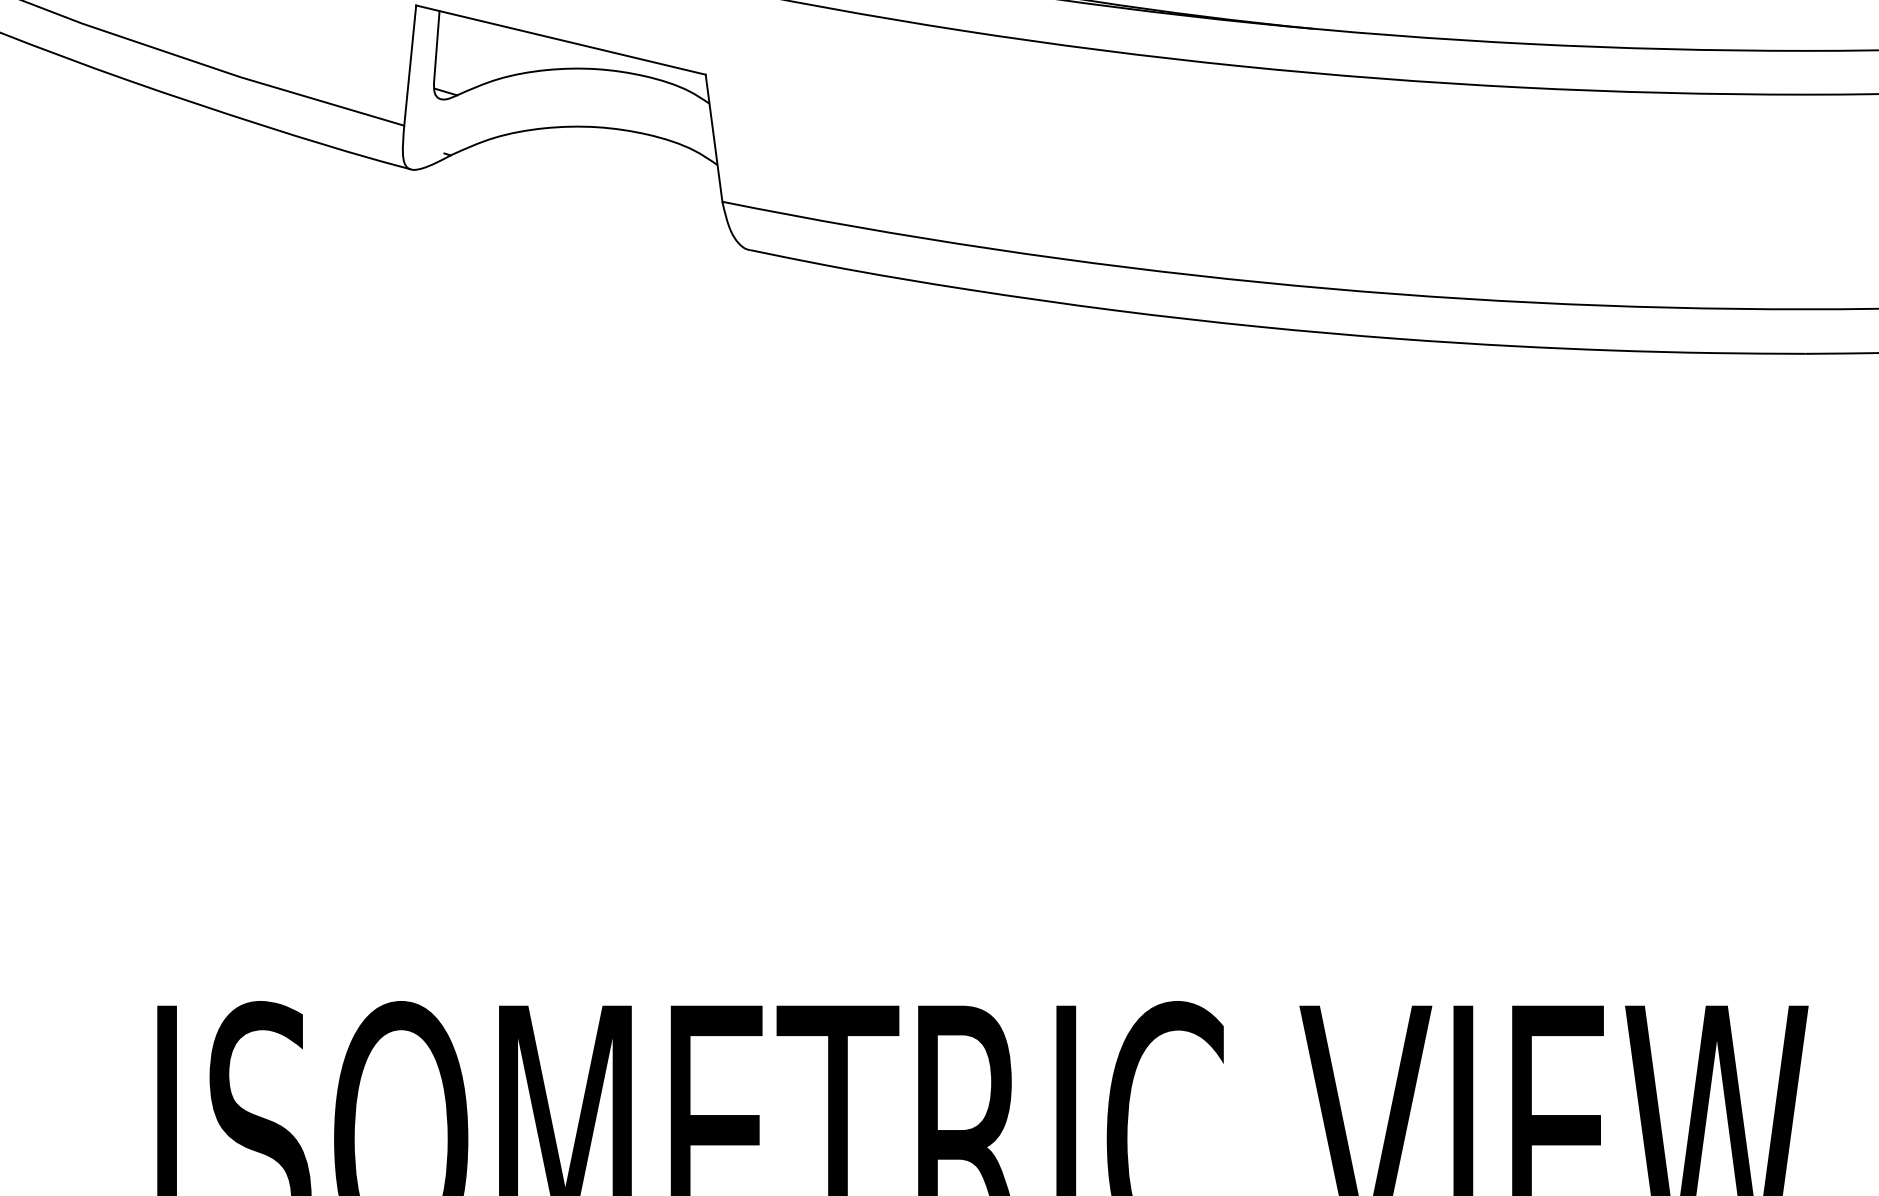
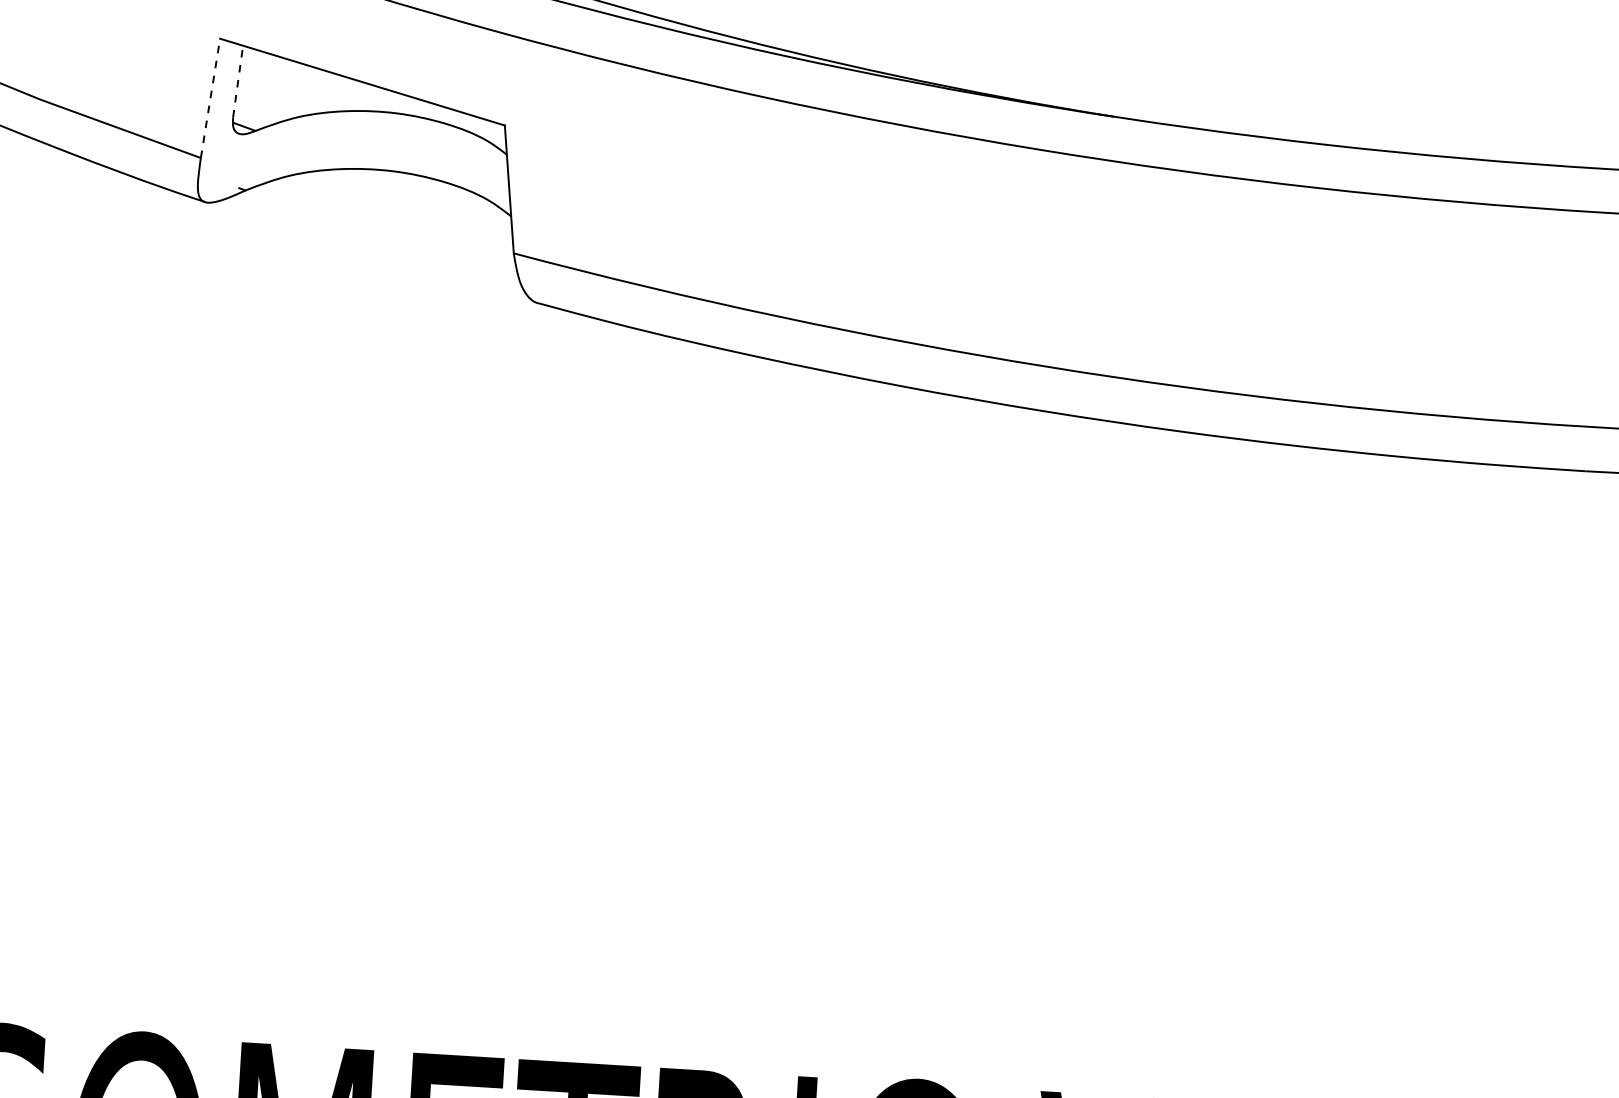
line: (436, 46) -> (237, 80), solid -> dashed
line: (410, 65) -> (210, 98), solid -> dashed

